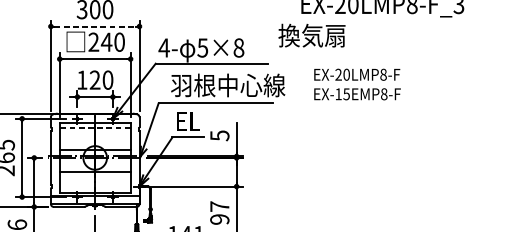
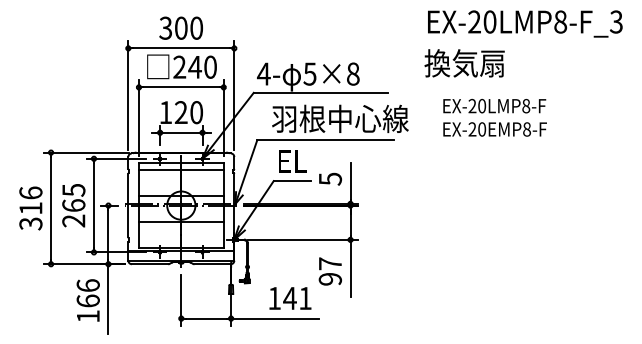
line: (95, 26) -> (181, 48), dashed -> solid
text: (311, 35) -> (464, 63), moved
text: (342, 94) -> (477, 129), EX-15EMP8-F -> EX-20EMP8-F
line: (94, 128) -> (180, 170), dashed -> solid

